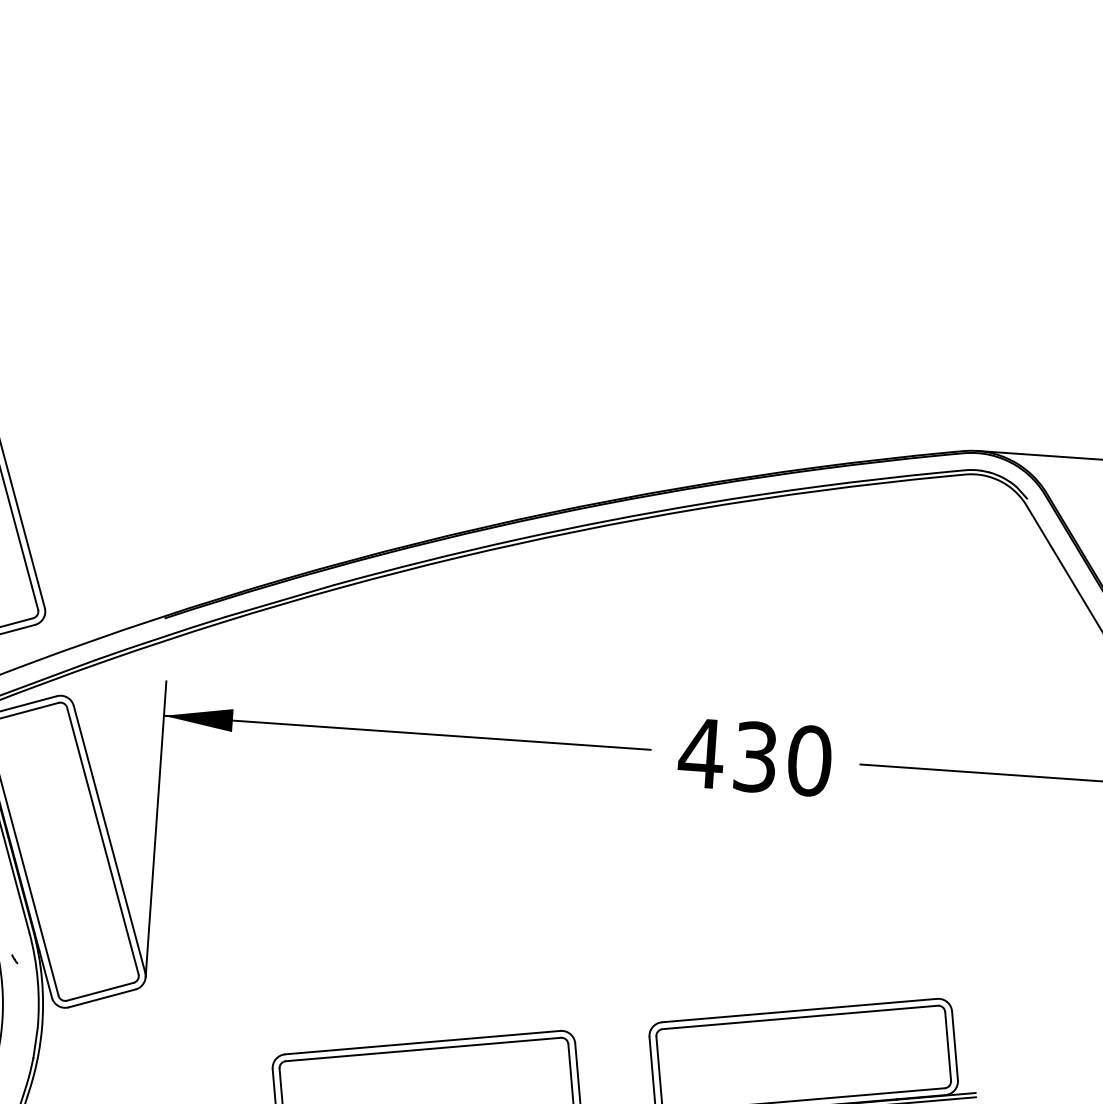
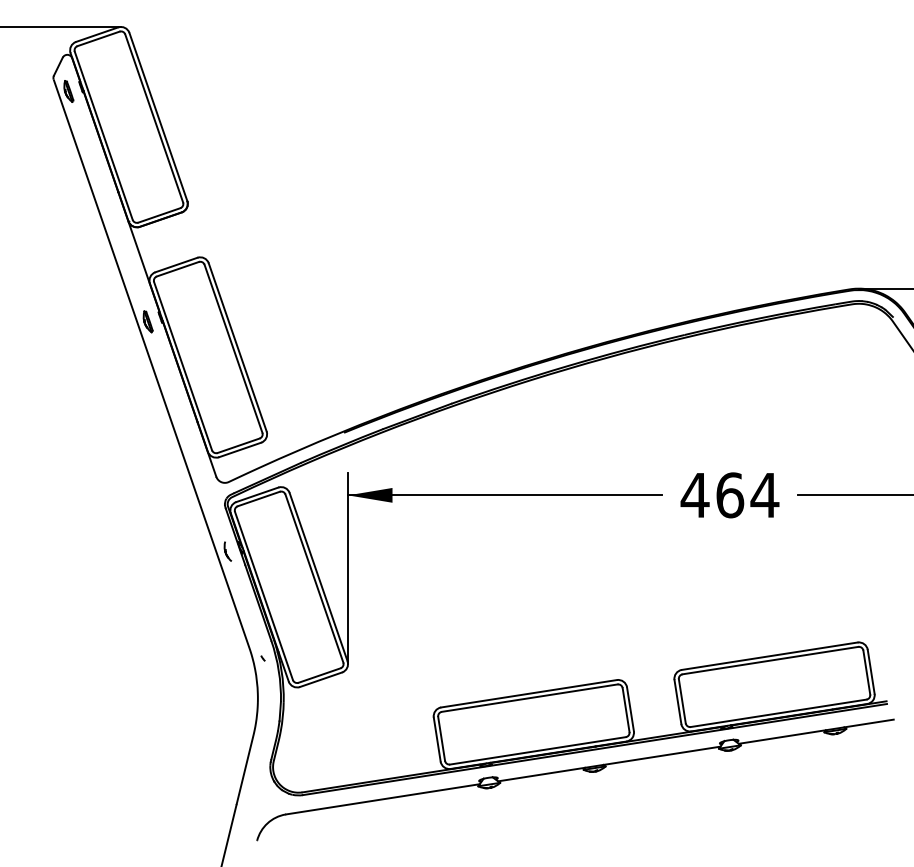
text: (782, 759) -> (747, 495), 430 -> 464

